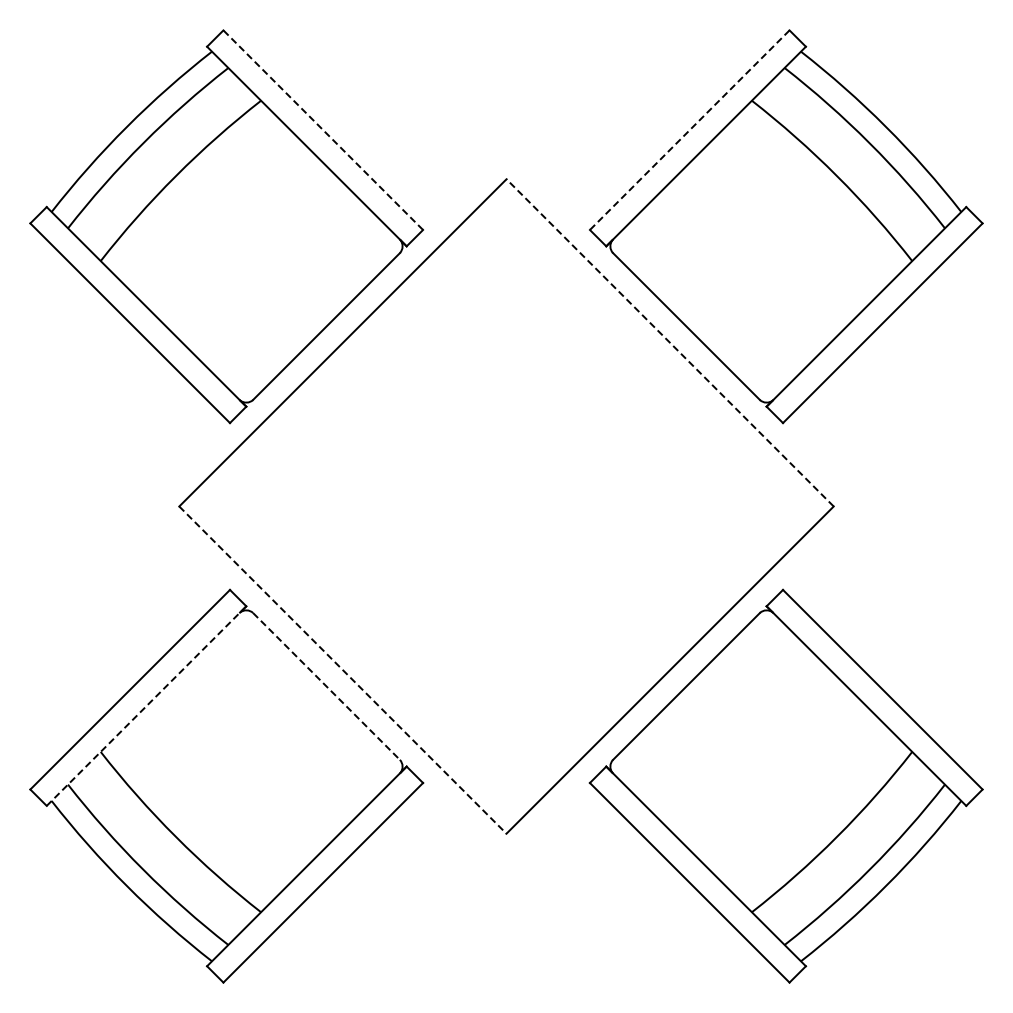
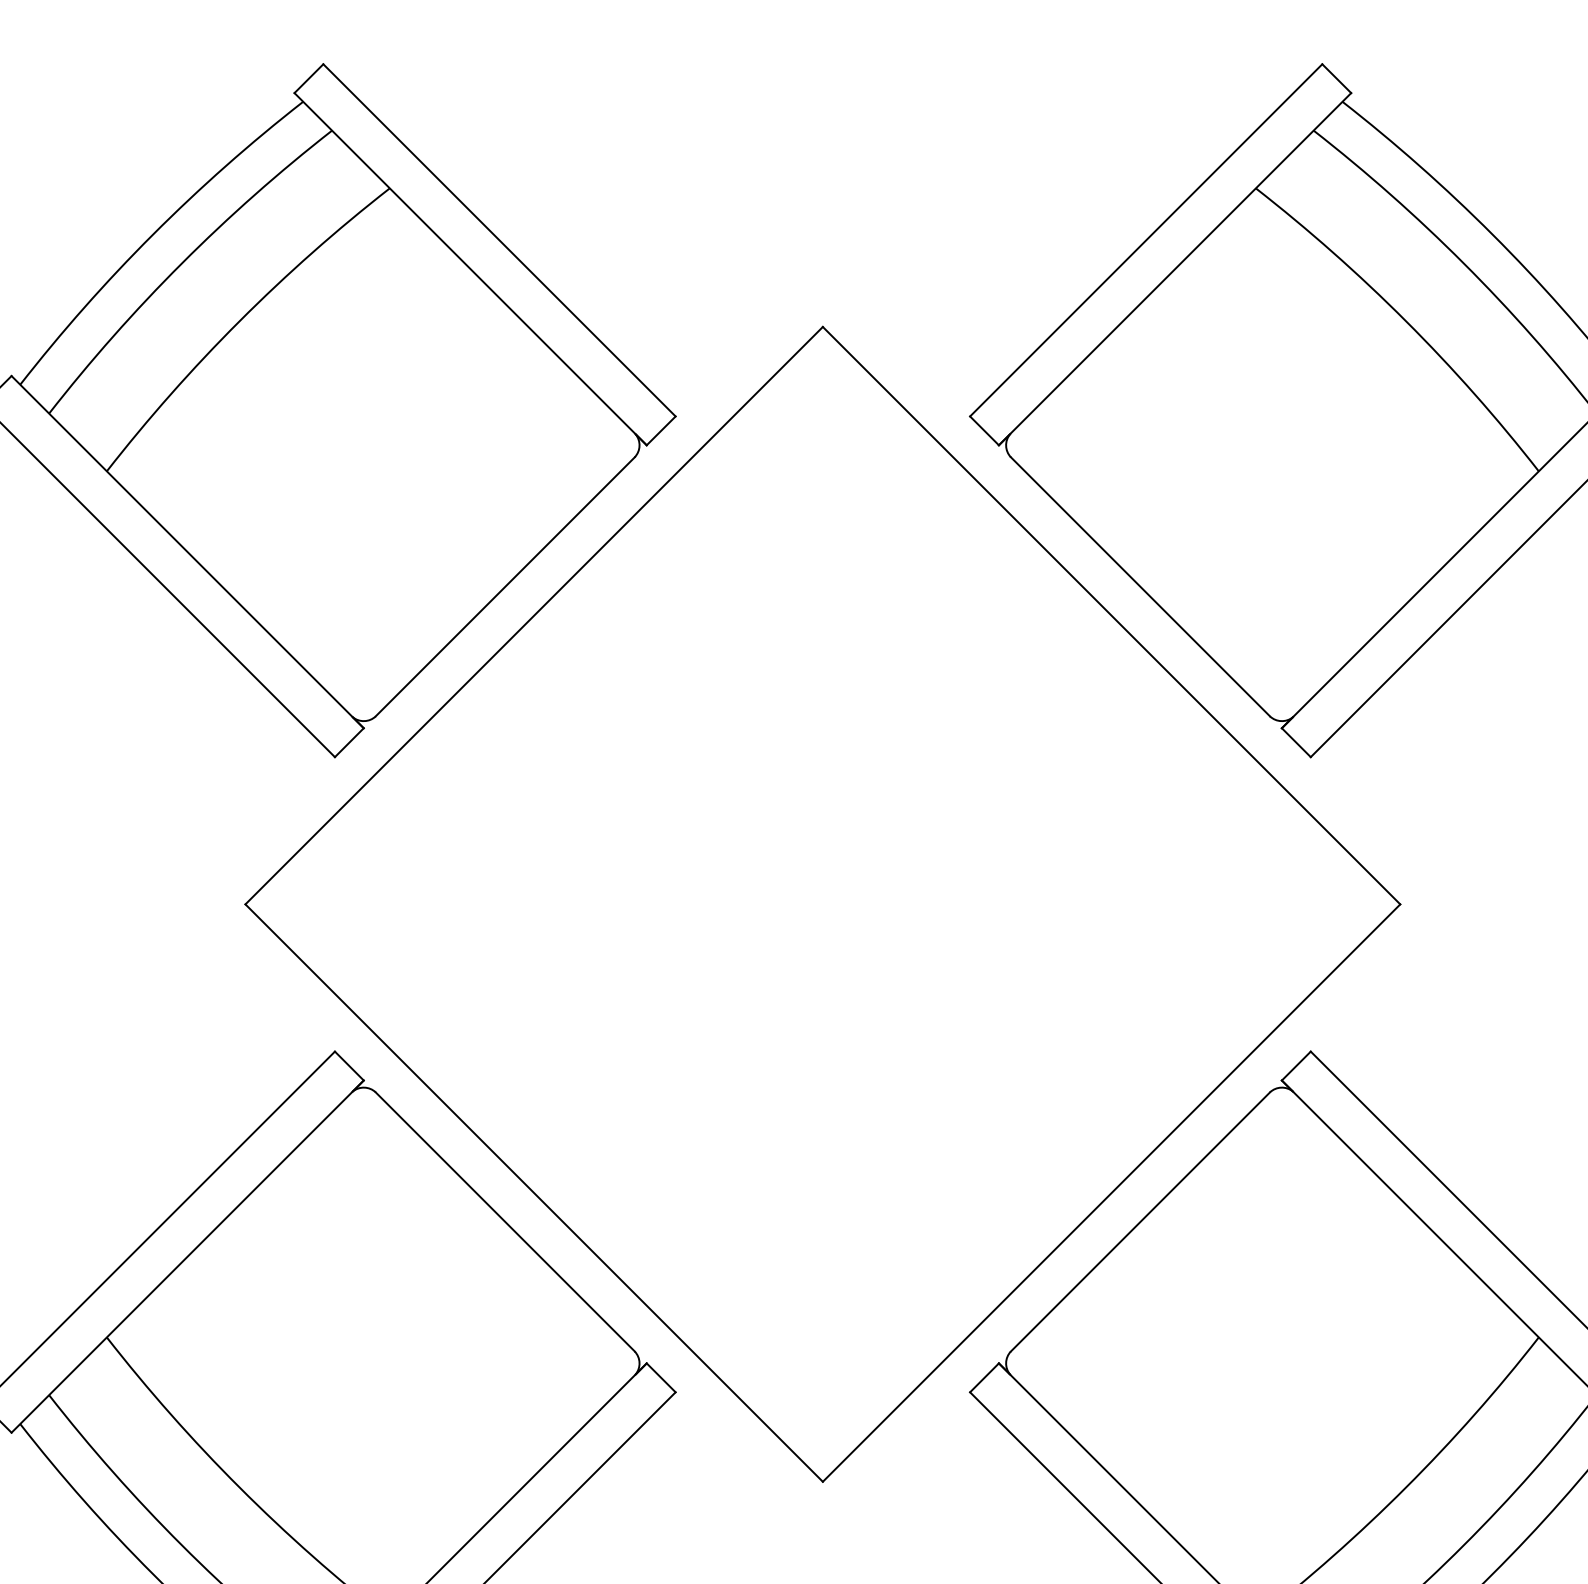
line: (322, 129) -> (498, 239), dashed -> solid
line: (689, 130) -> (1145, 240), dashed -> solid
line: (669, 342) -> (1110, 614), dashed -> solid
line: (343, 670) -> (535, 1193), dashed -> solid
line: (326, 686) -> (505, 1222), dashed -> solid
line: (146, 705) -> (187, 1255), dashed -> solid

